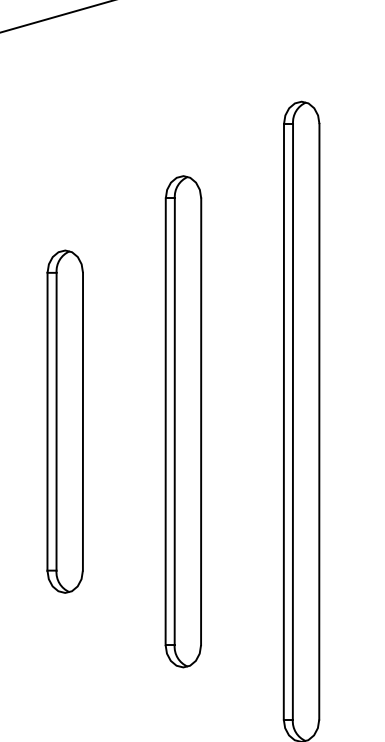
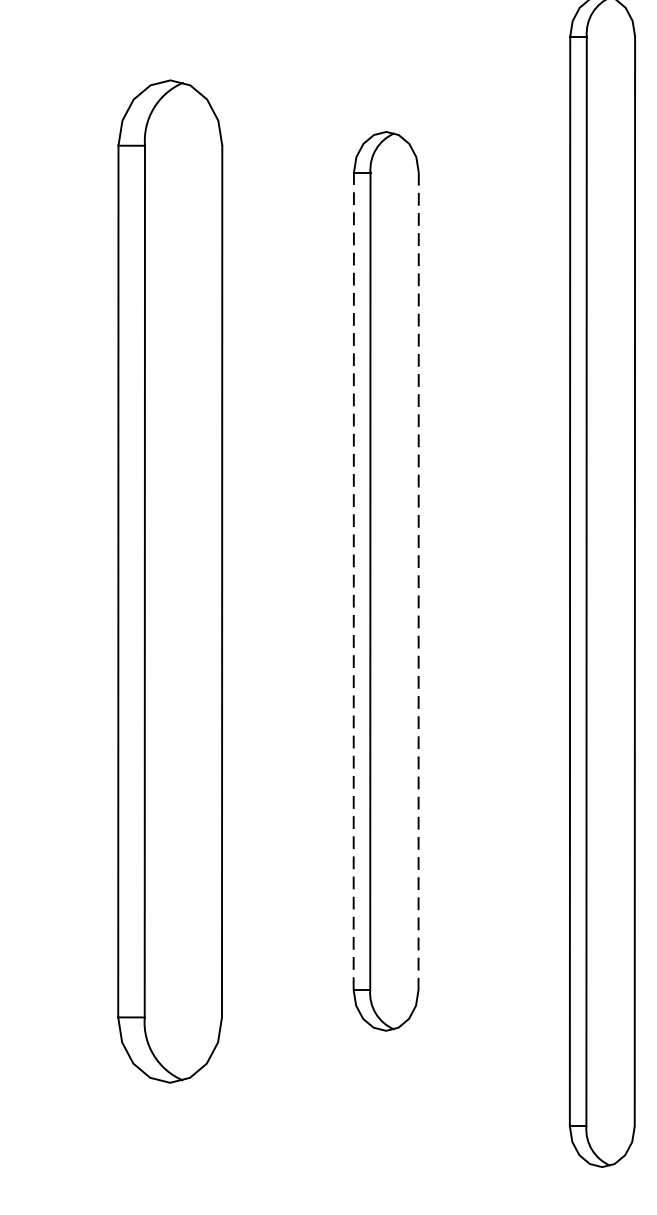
part: (64, 421) -> (168, 580), size x1.6
line: (165, 421) -> (353, 580), solid -> dashed
line: (201, 422) -> (419, 582), solid -> dashed

